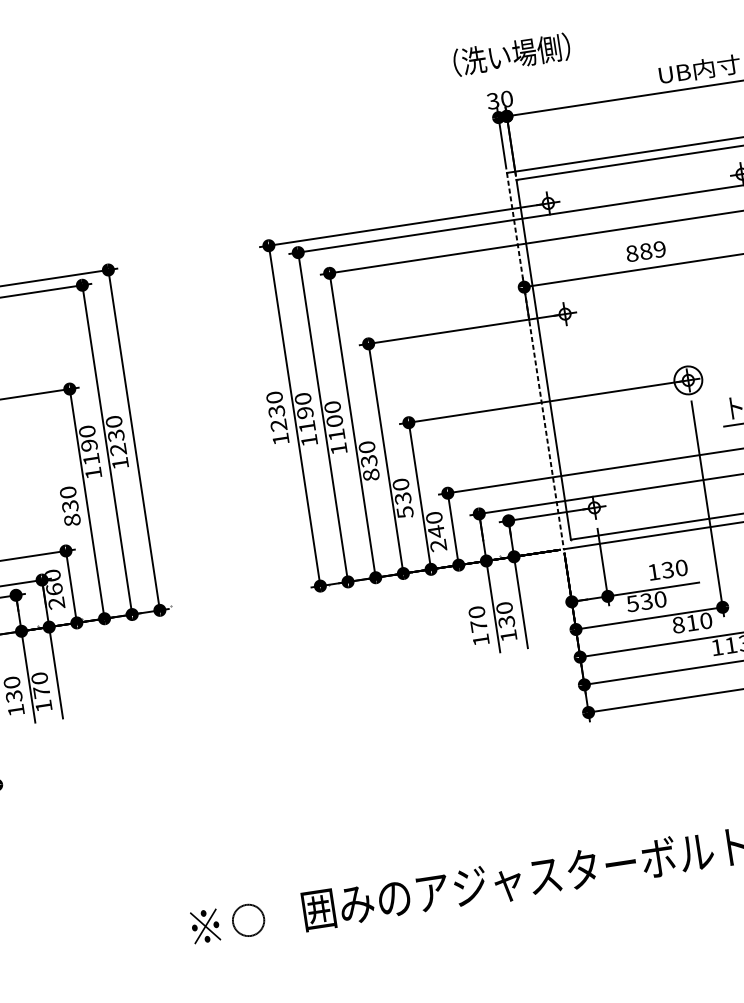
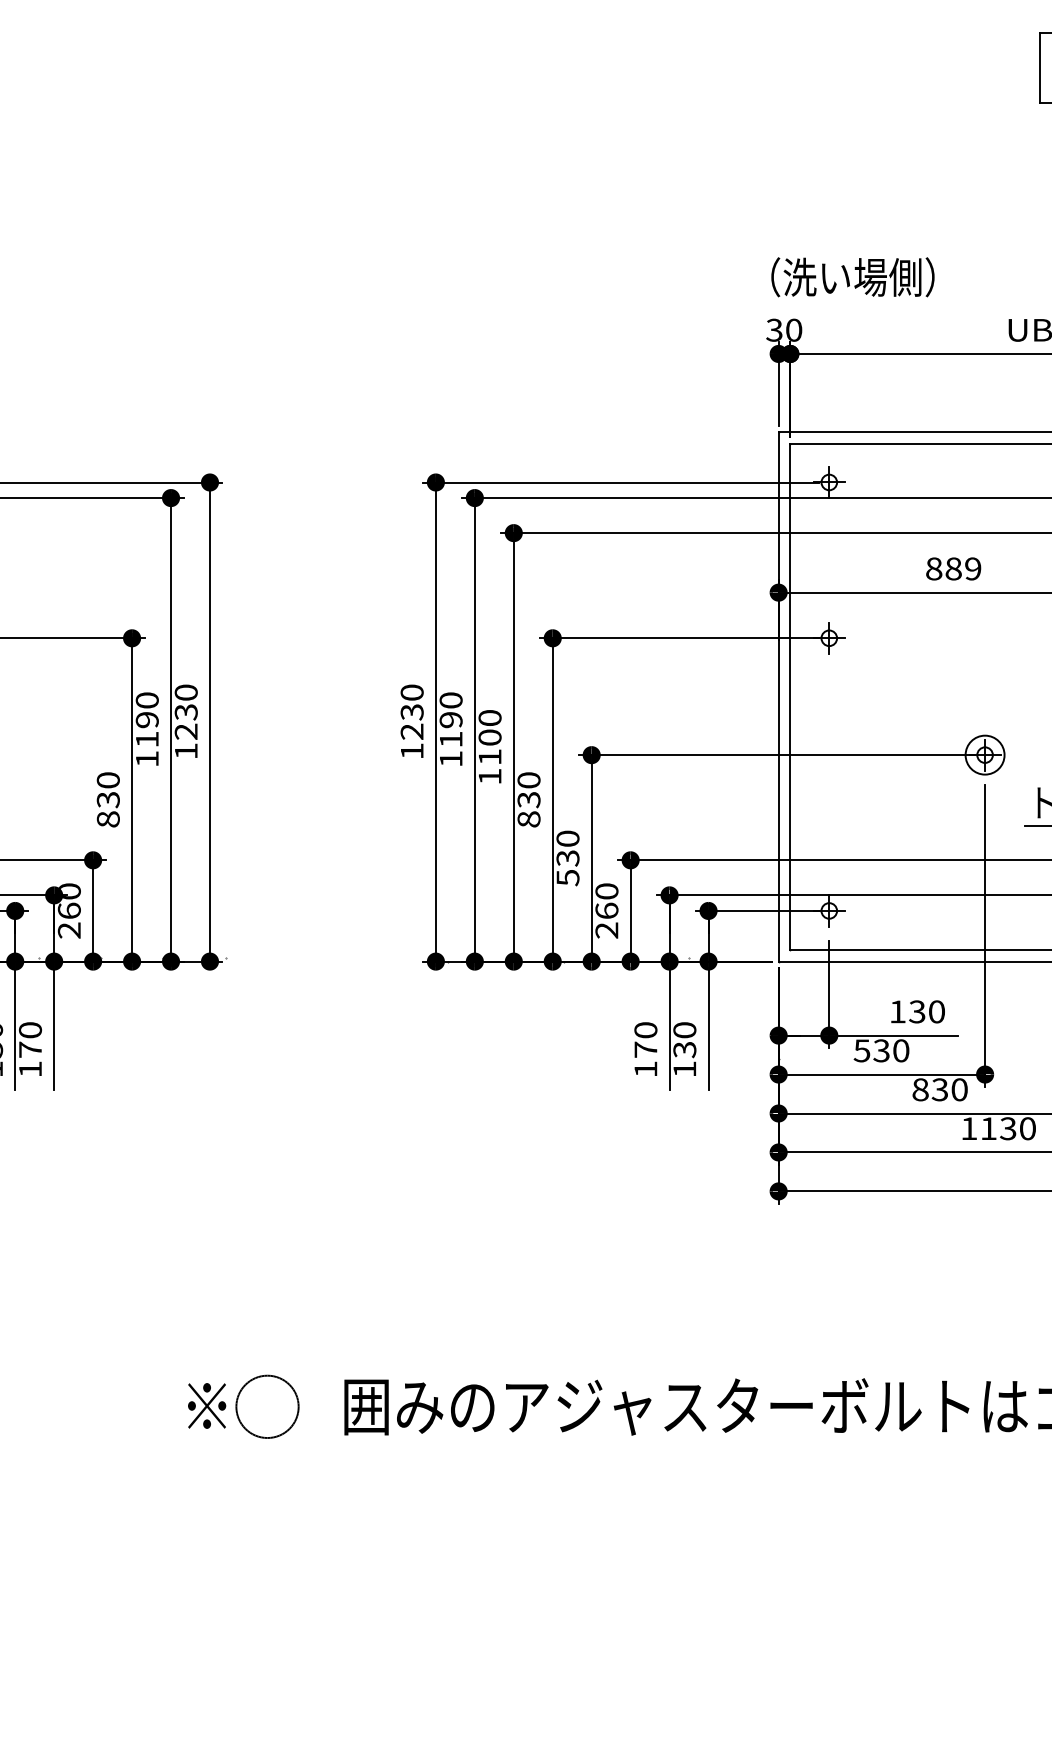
text: (511, 54) -> (852, 277), moved
line: (535, 360) -> (778, 696), dashed -> solid
text: (436, 531) -> (606, 910), 240 -> 260
text: (691, 622) -> (939, 1089), 810 -> 830
circle: (248, 920) -> (267, 1406), size x1.43

